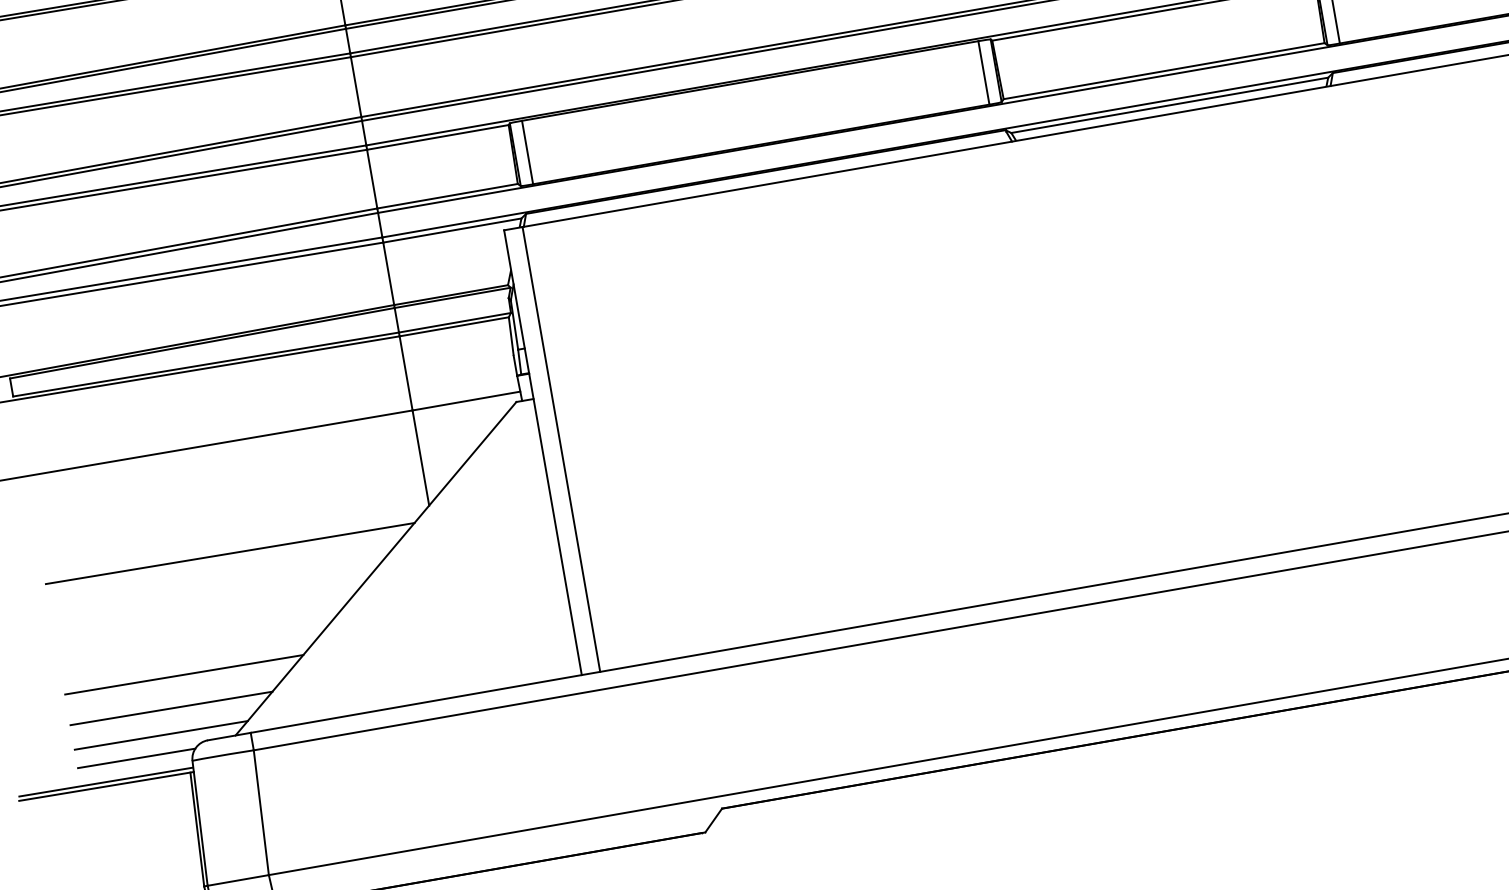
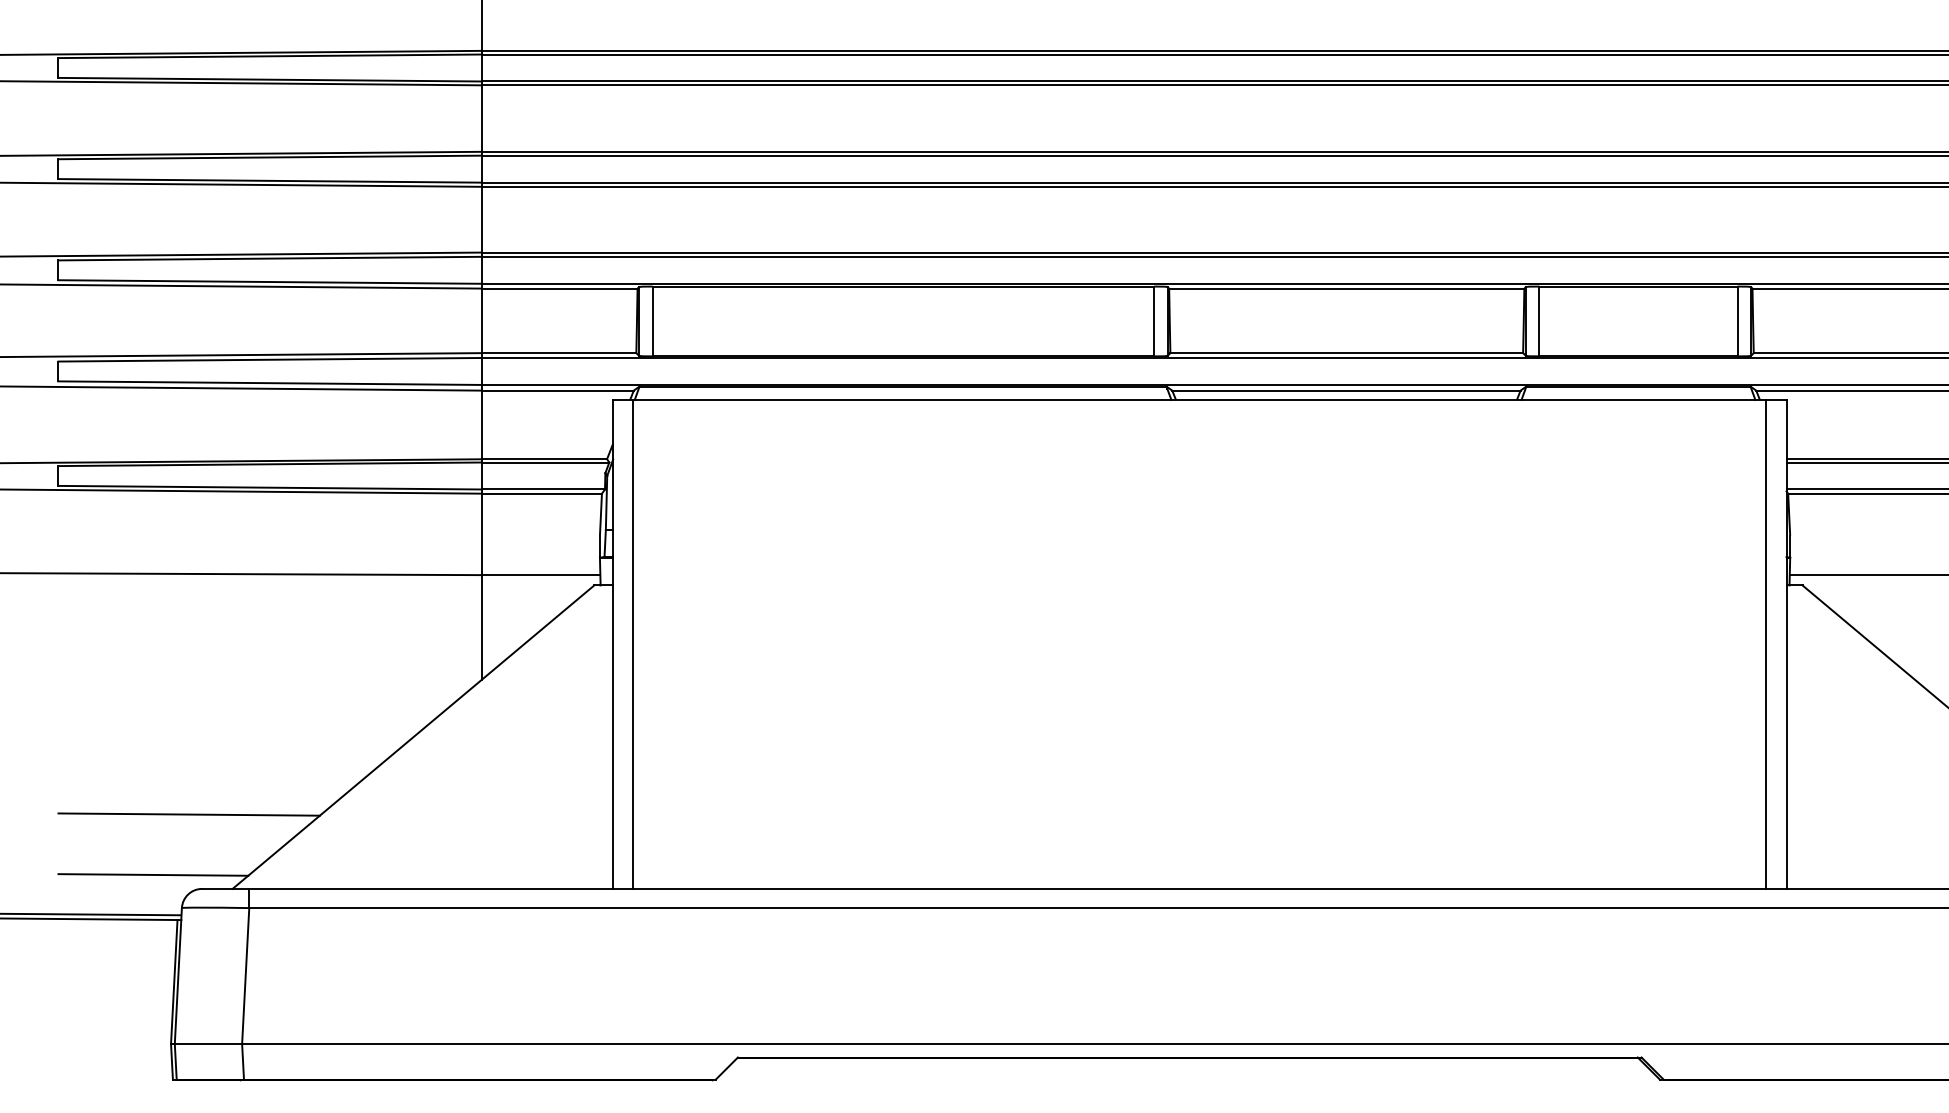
line: (229, 553) -> (260, 693), removed
line: (171, 708) -> (169, 848), removed
line: (136, 758) -> (122, 894), removed

